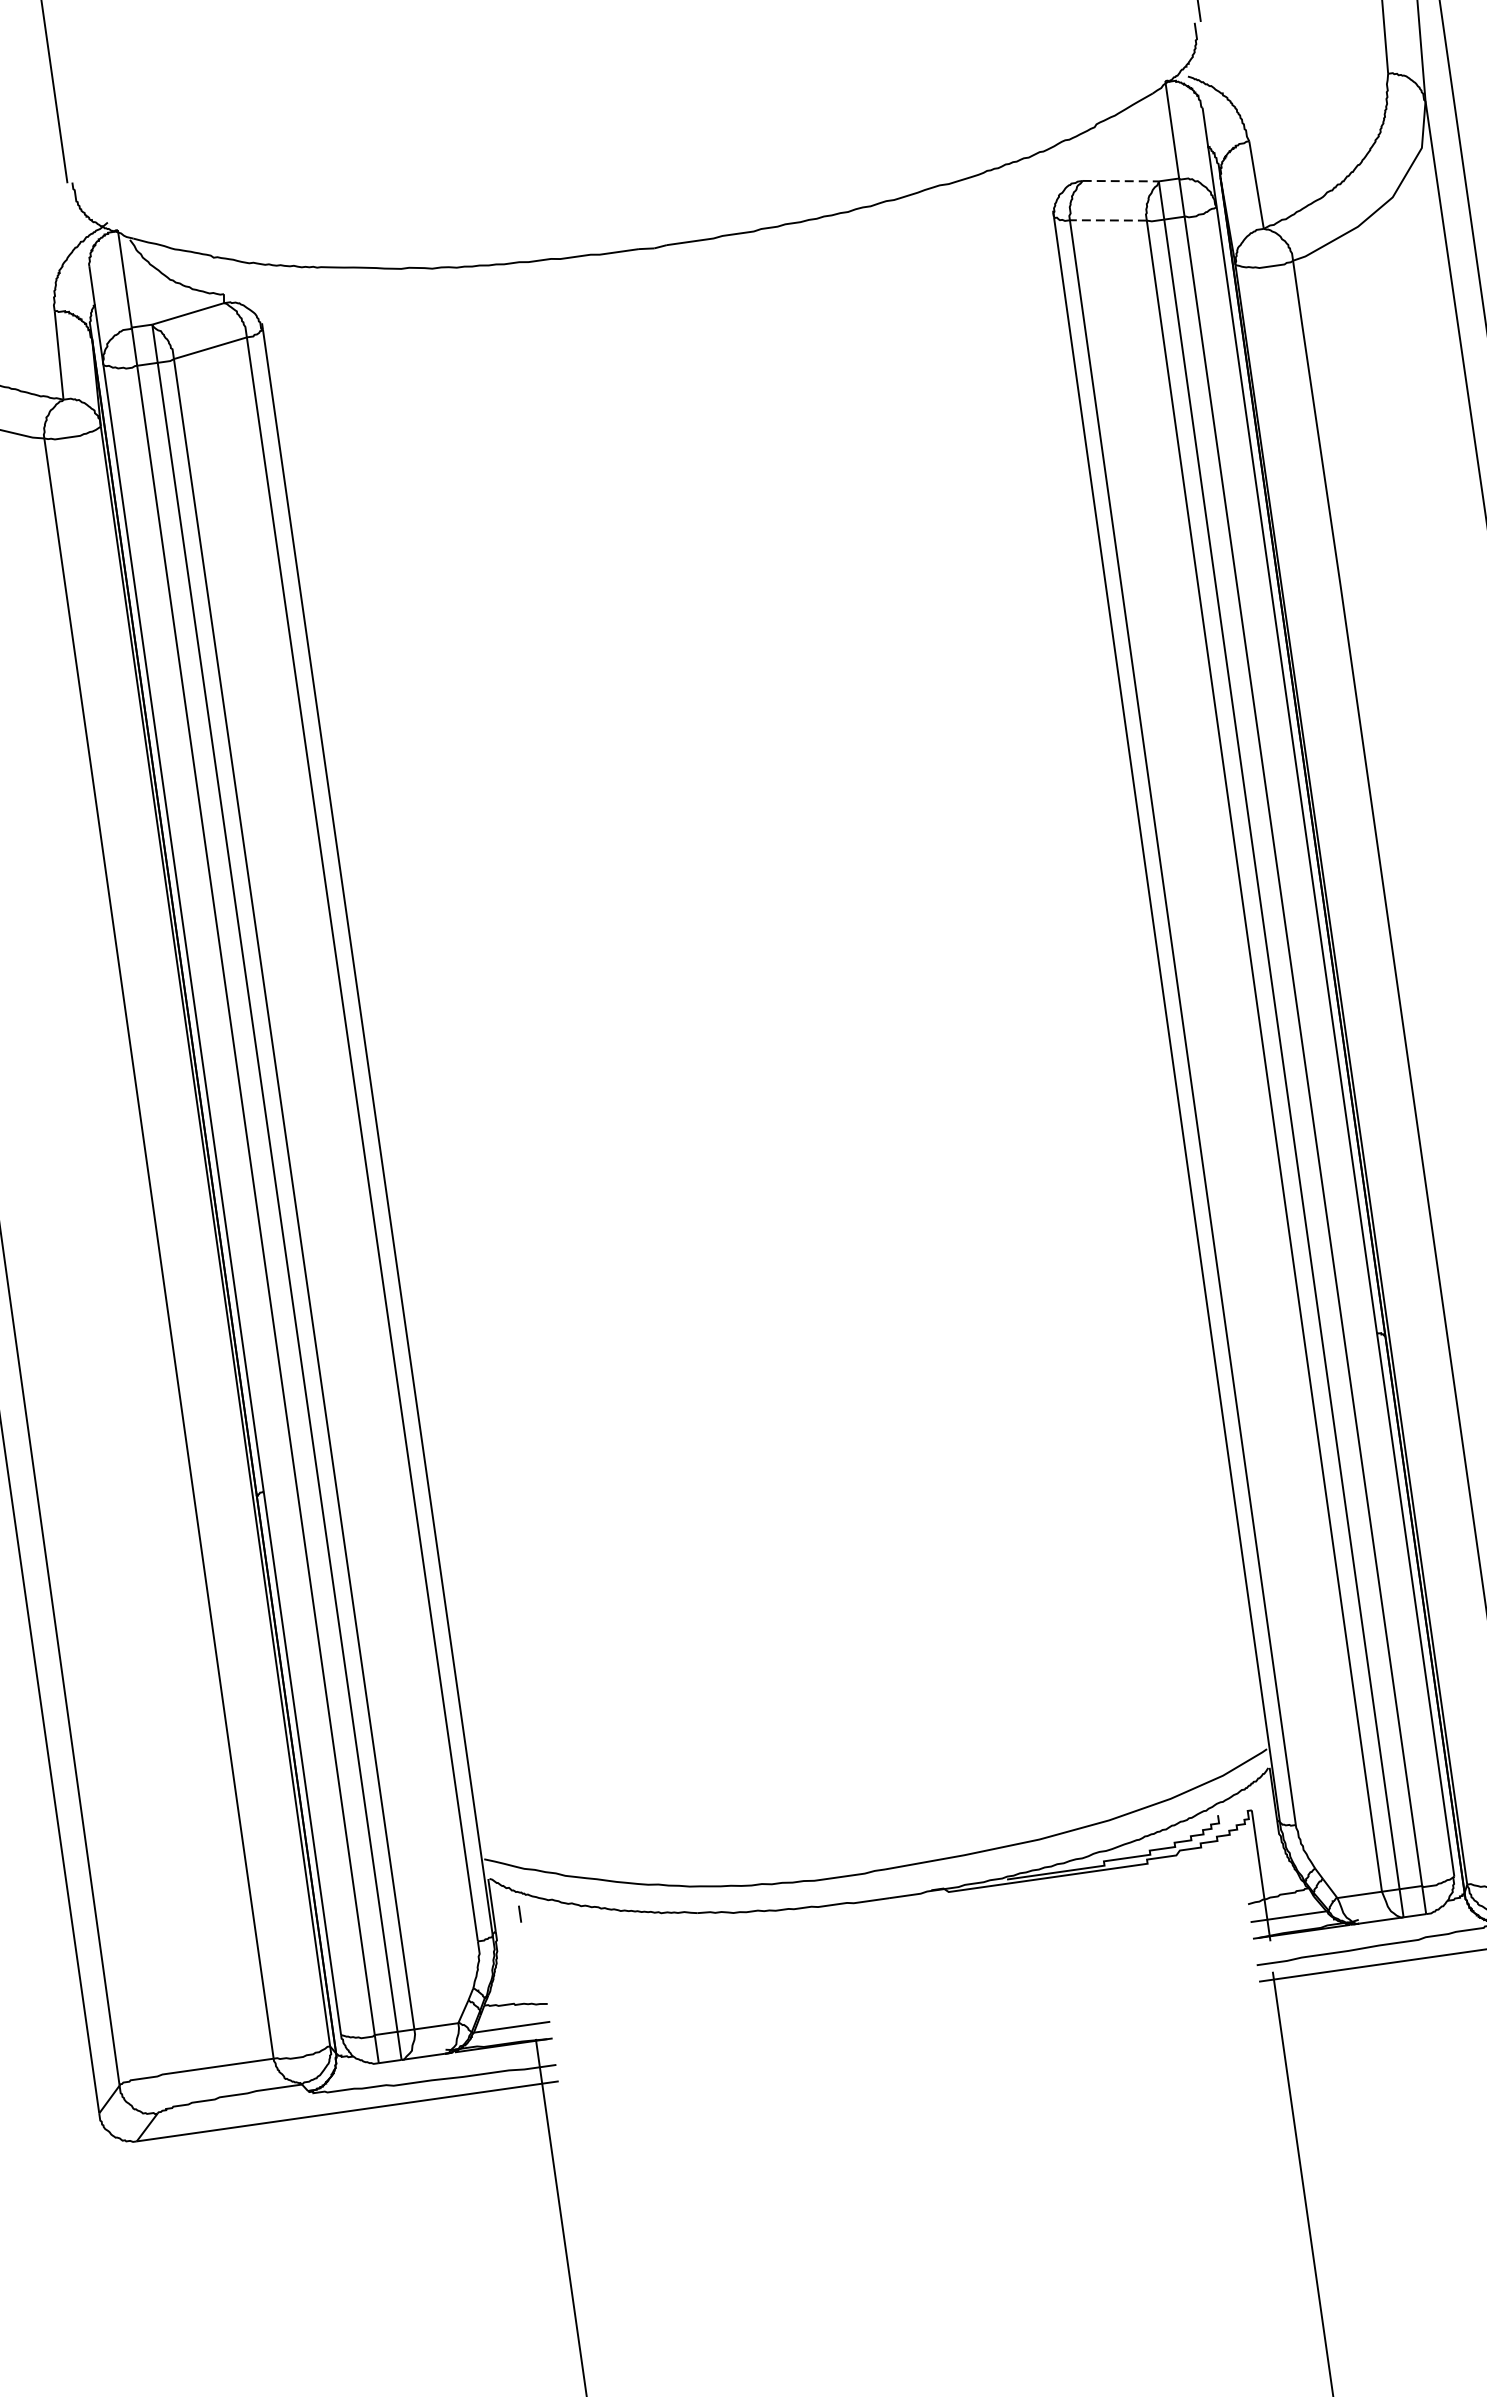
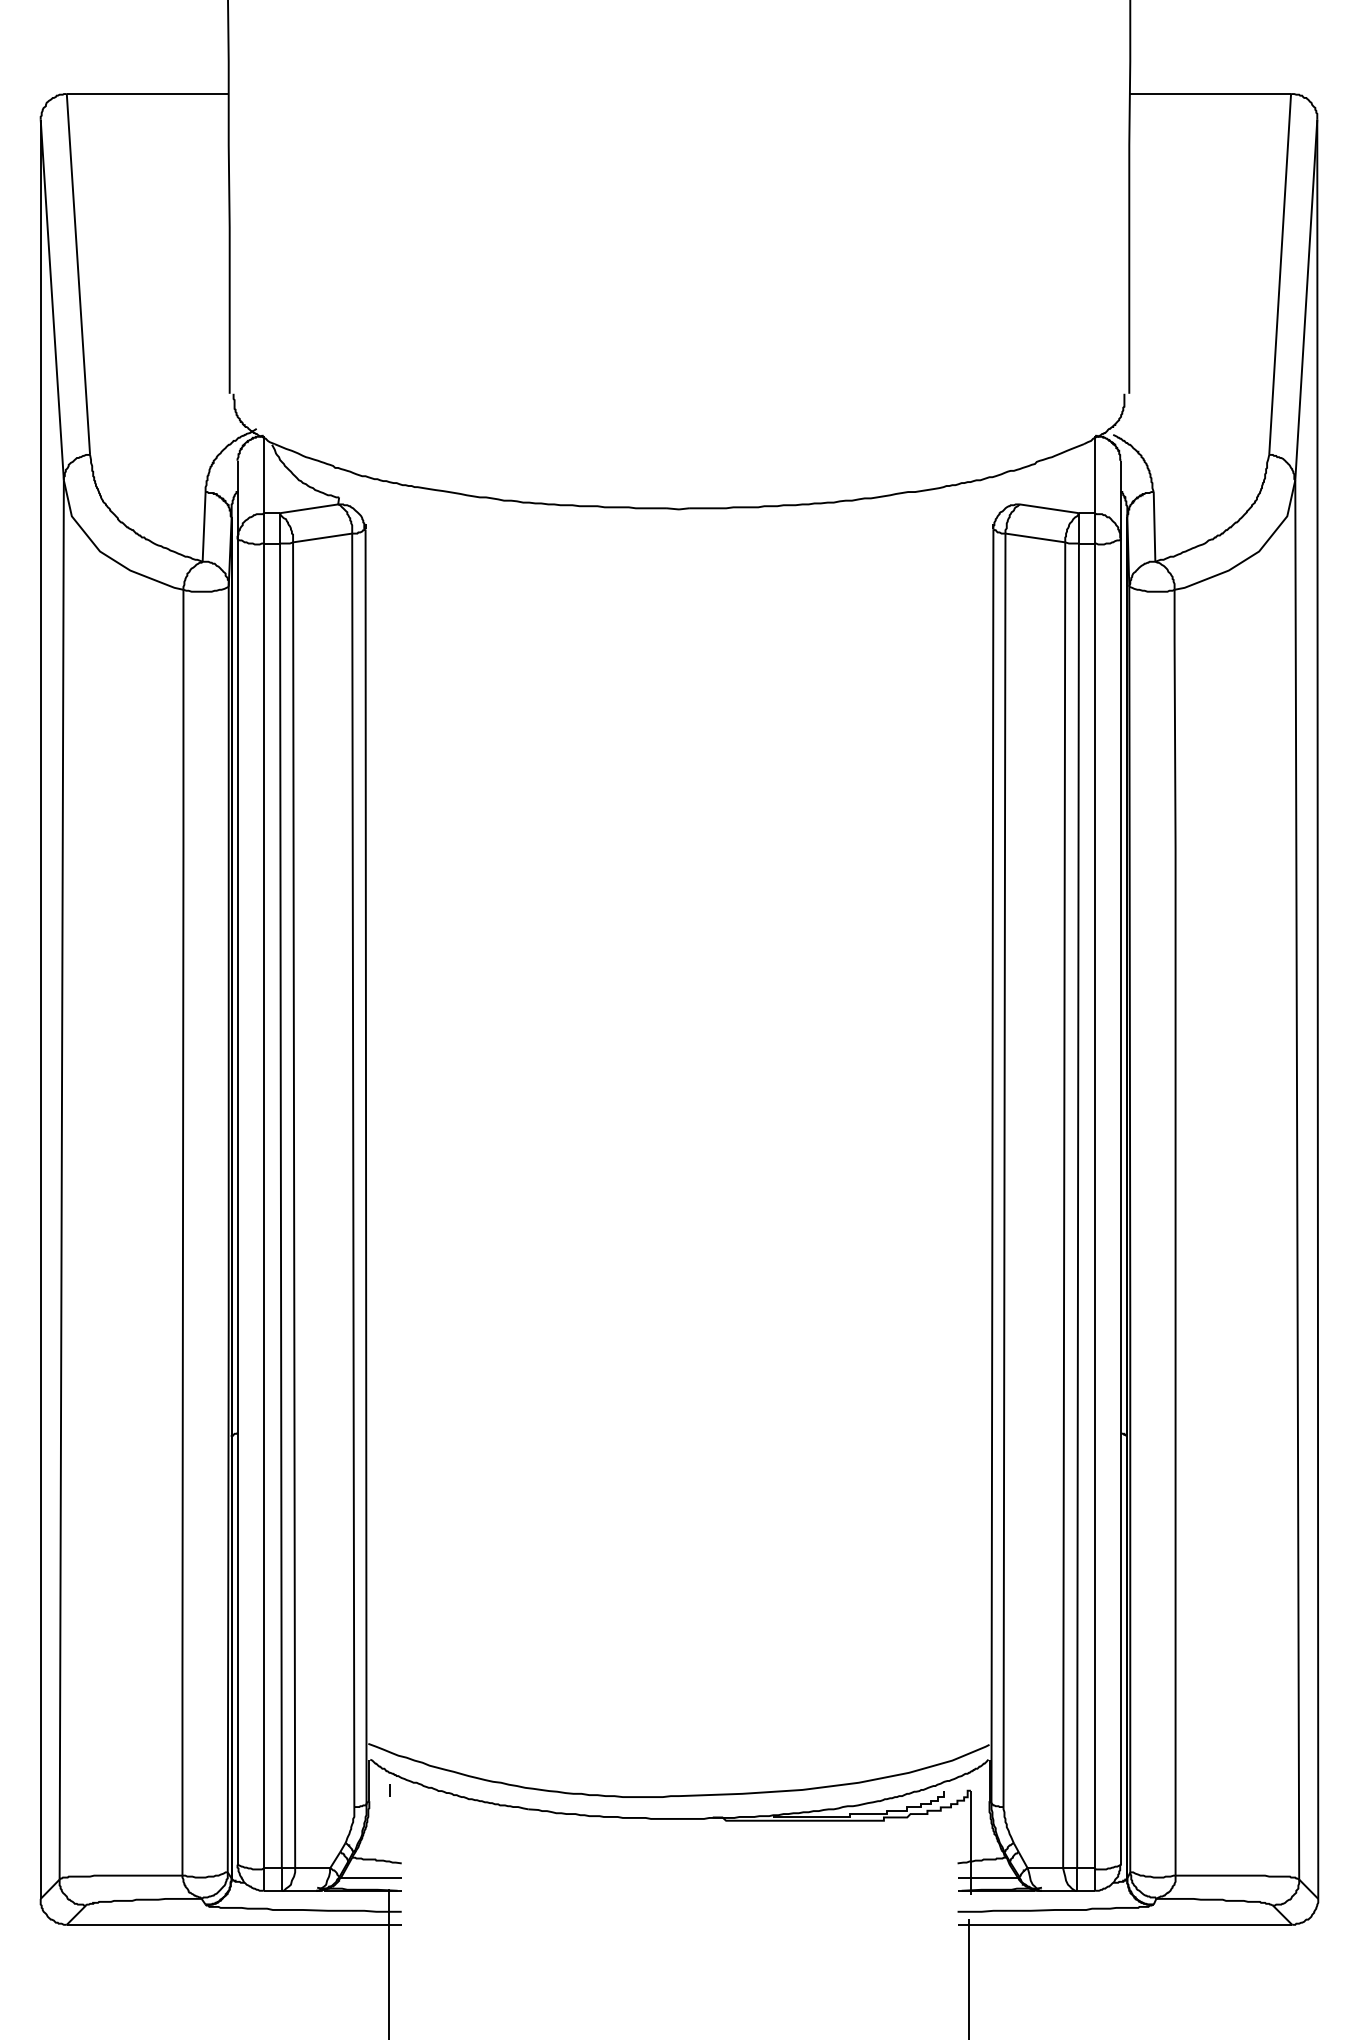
line: (1120, 180) -> (1049, 508), dashed -> solid
line: (1107, 219) -> (1034, 537), dashed -> solid

